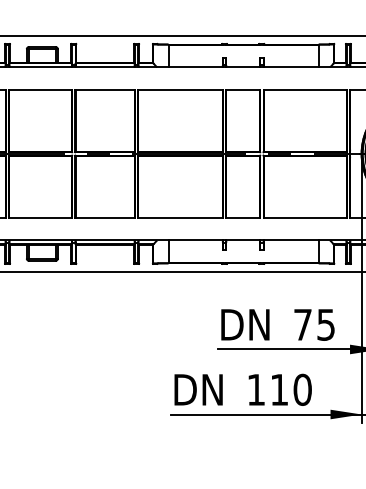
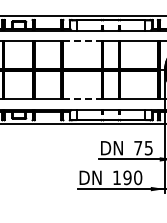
line: (180, 88) -> (82, 40), solid -> dashed
line: (180, 218) -> (82, 99), solid -> dashed
text: (279, 389) -> (127, 177), 110 -> 190

